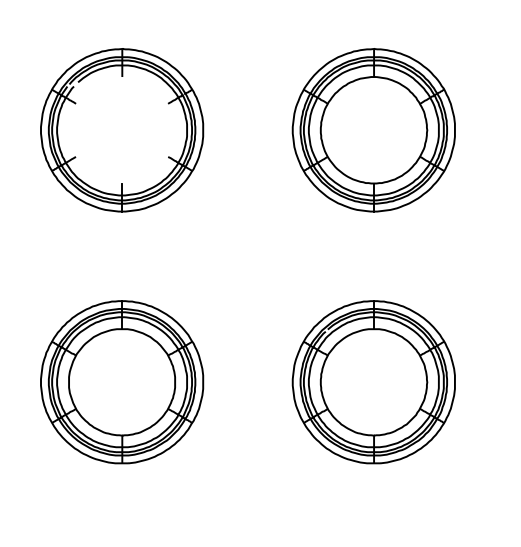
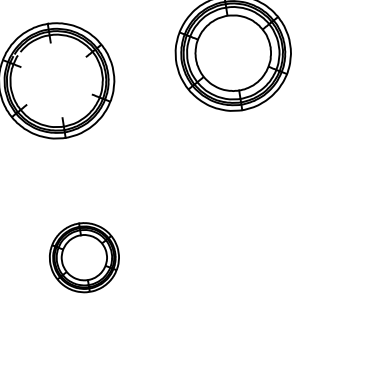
part: (122, 382) -> (84, 257), size x0.6
part: (373, 382) -> (260, 230), removed

